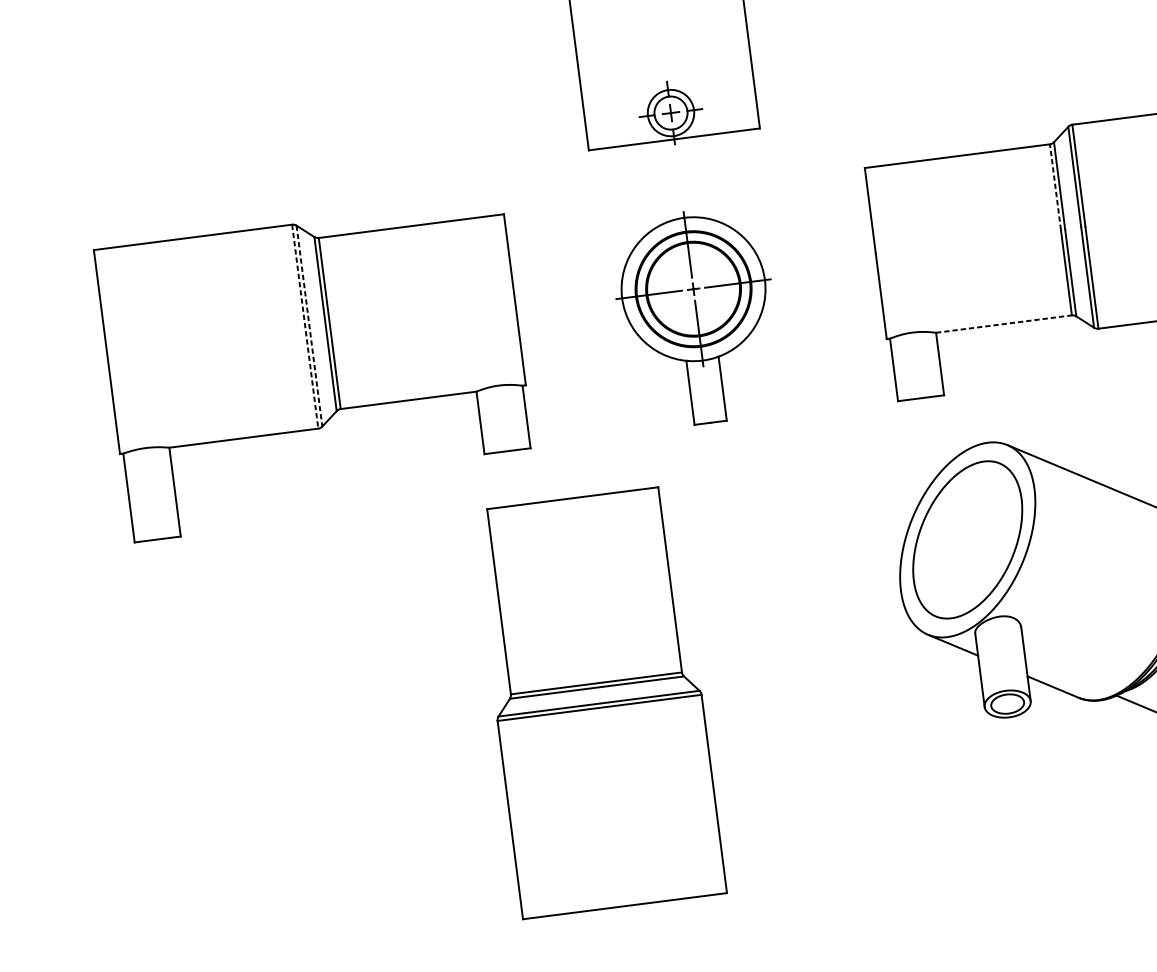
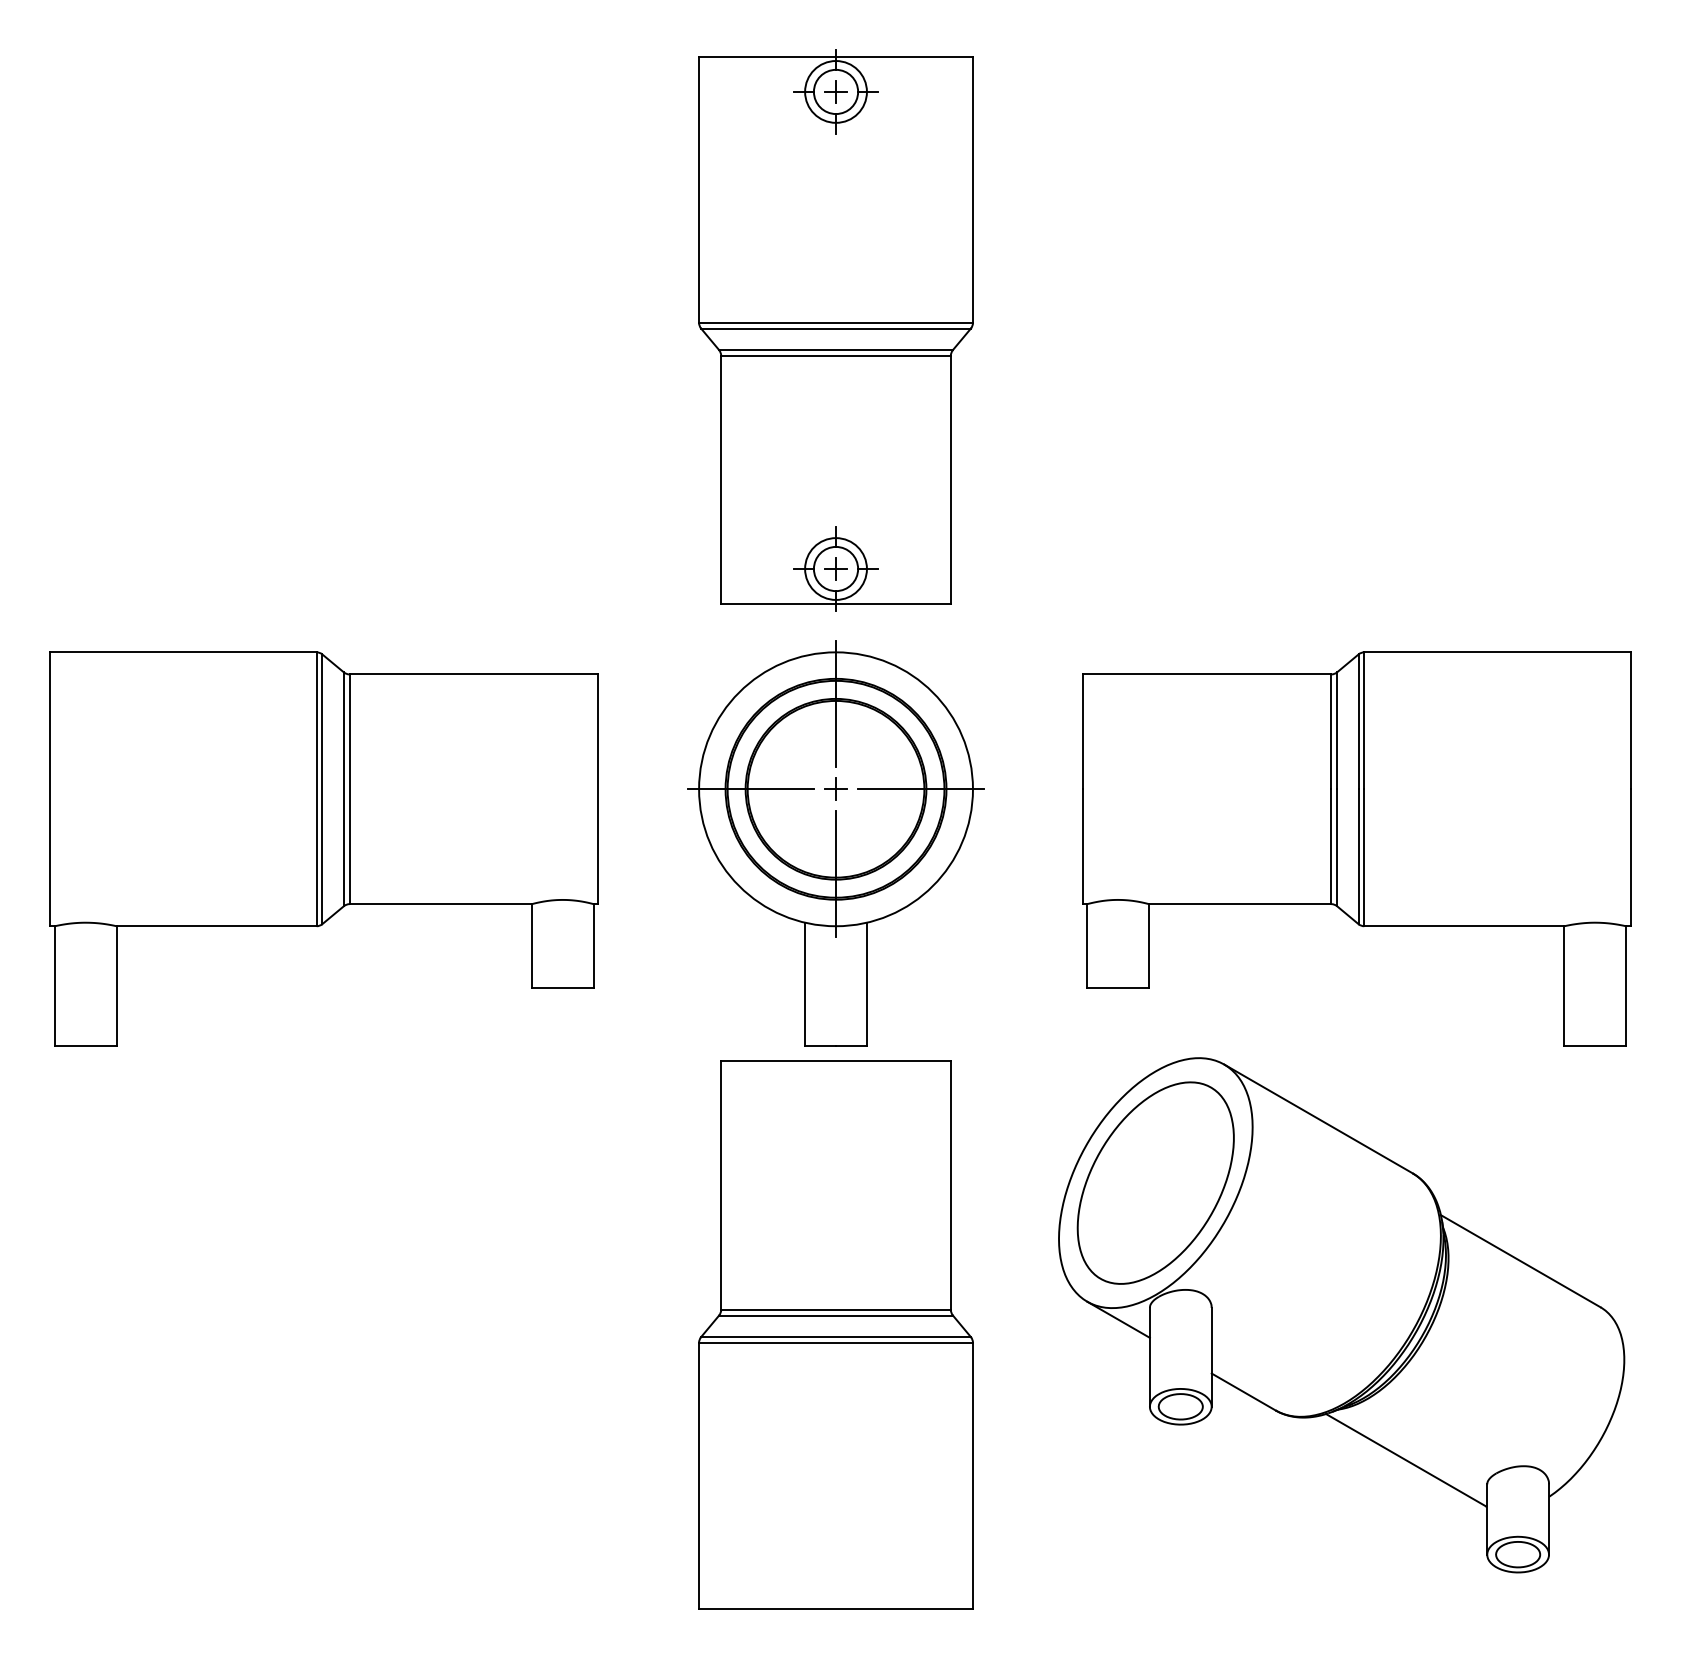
line: (1055, 186) -> (1331, 731), dashed -> solid
part: (696, 317) -> (835, 843), size x1.43
line: (1004, 324) -> (1240, 904), dashed -> solid
line: (305, 326) -> (316, 789), dashed -> solid
line: (309, 326) -> (322, 789), dashed -> solid
part: (598, 701) -> (835, 1334), moved

